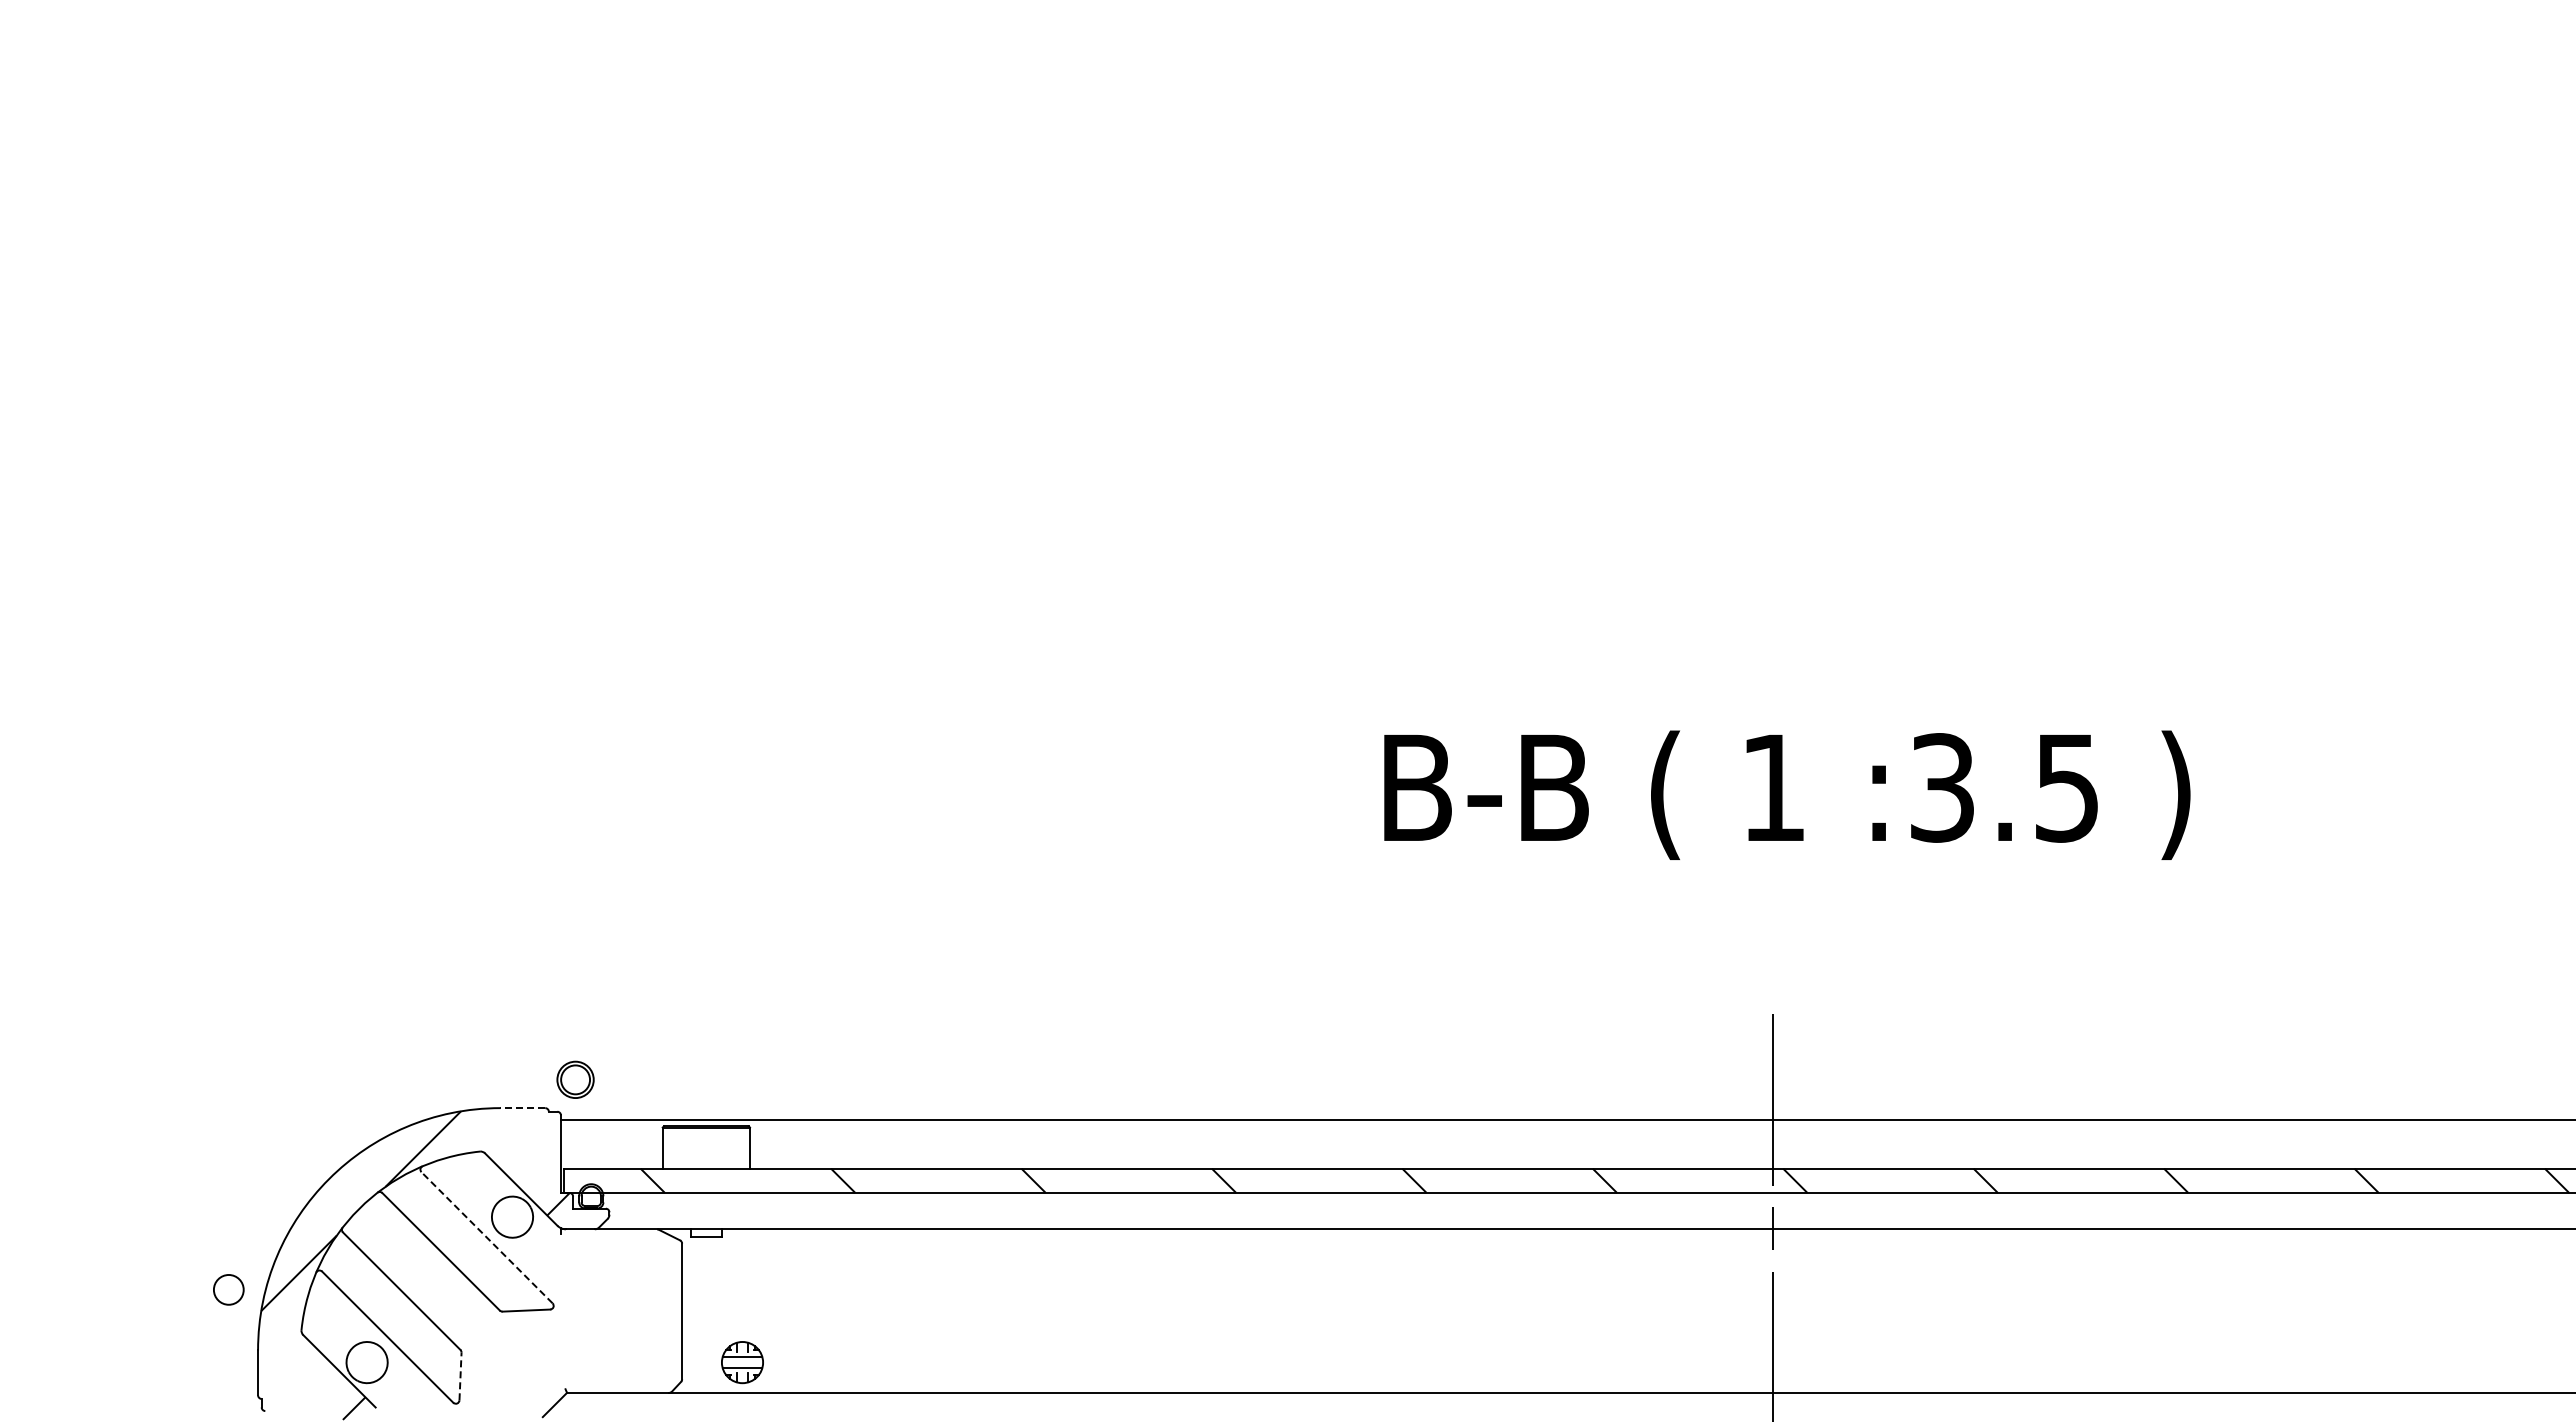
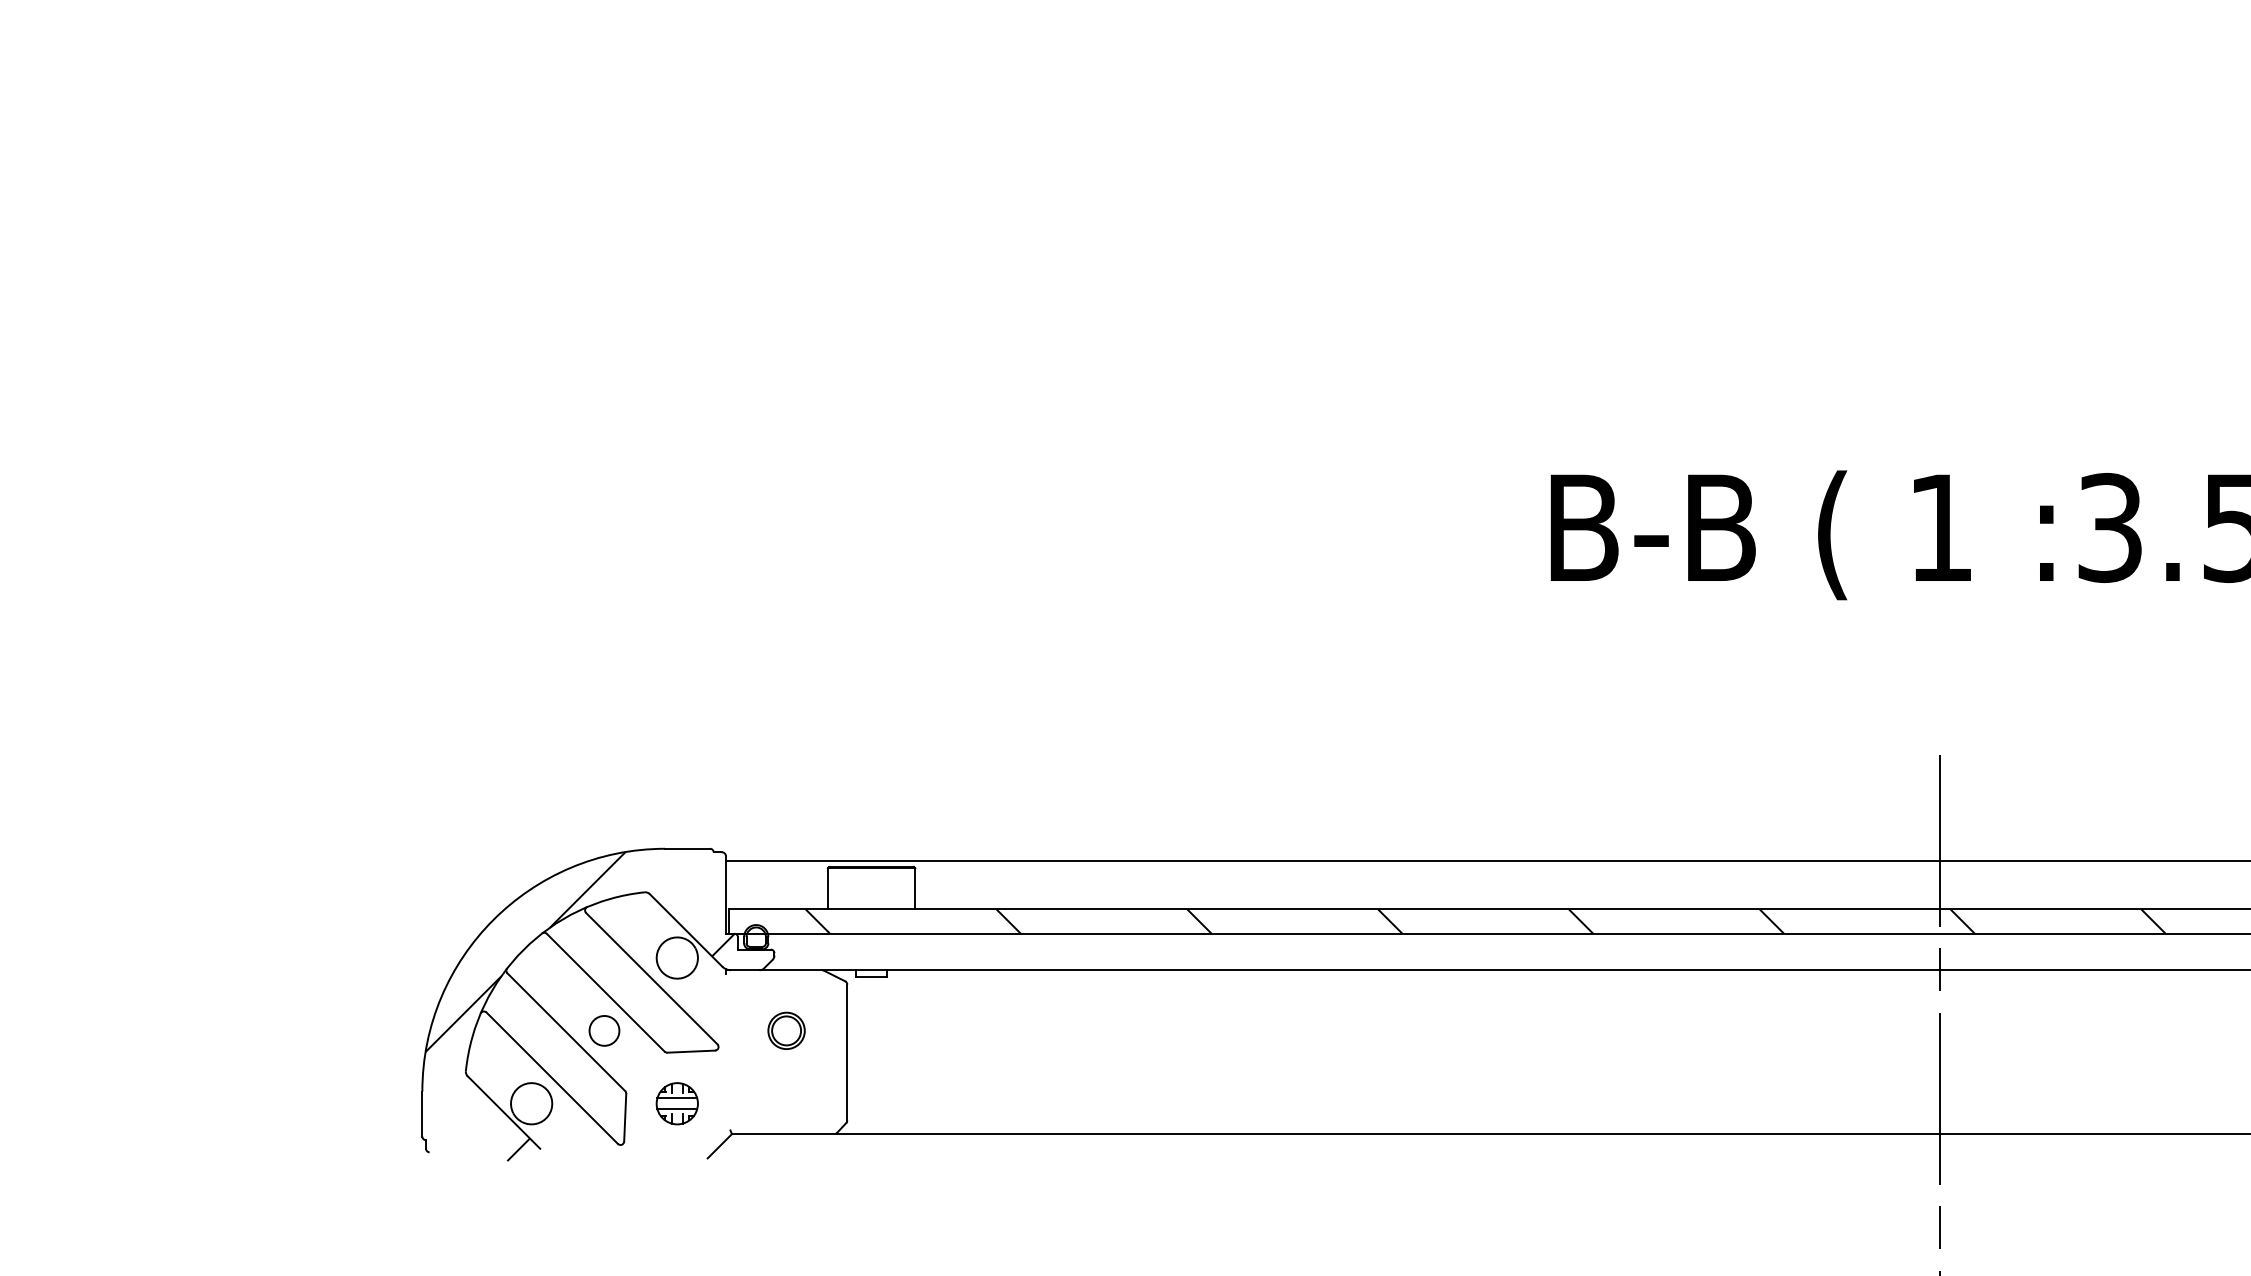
part: (575, 1079) -> (786, 1030), moved
line: (522, 1108) -> (687, 849), dashed -> solid
line: (487, 1237) -> (652, 978), dashed -> solid
circle: (228, 1289) -> (604, 1030), moved
part: (742, 1362) -> (677, 1103), moved
line: (460, 1376) -> (625, 1117), dashed -> solid

